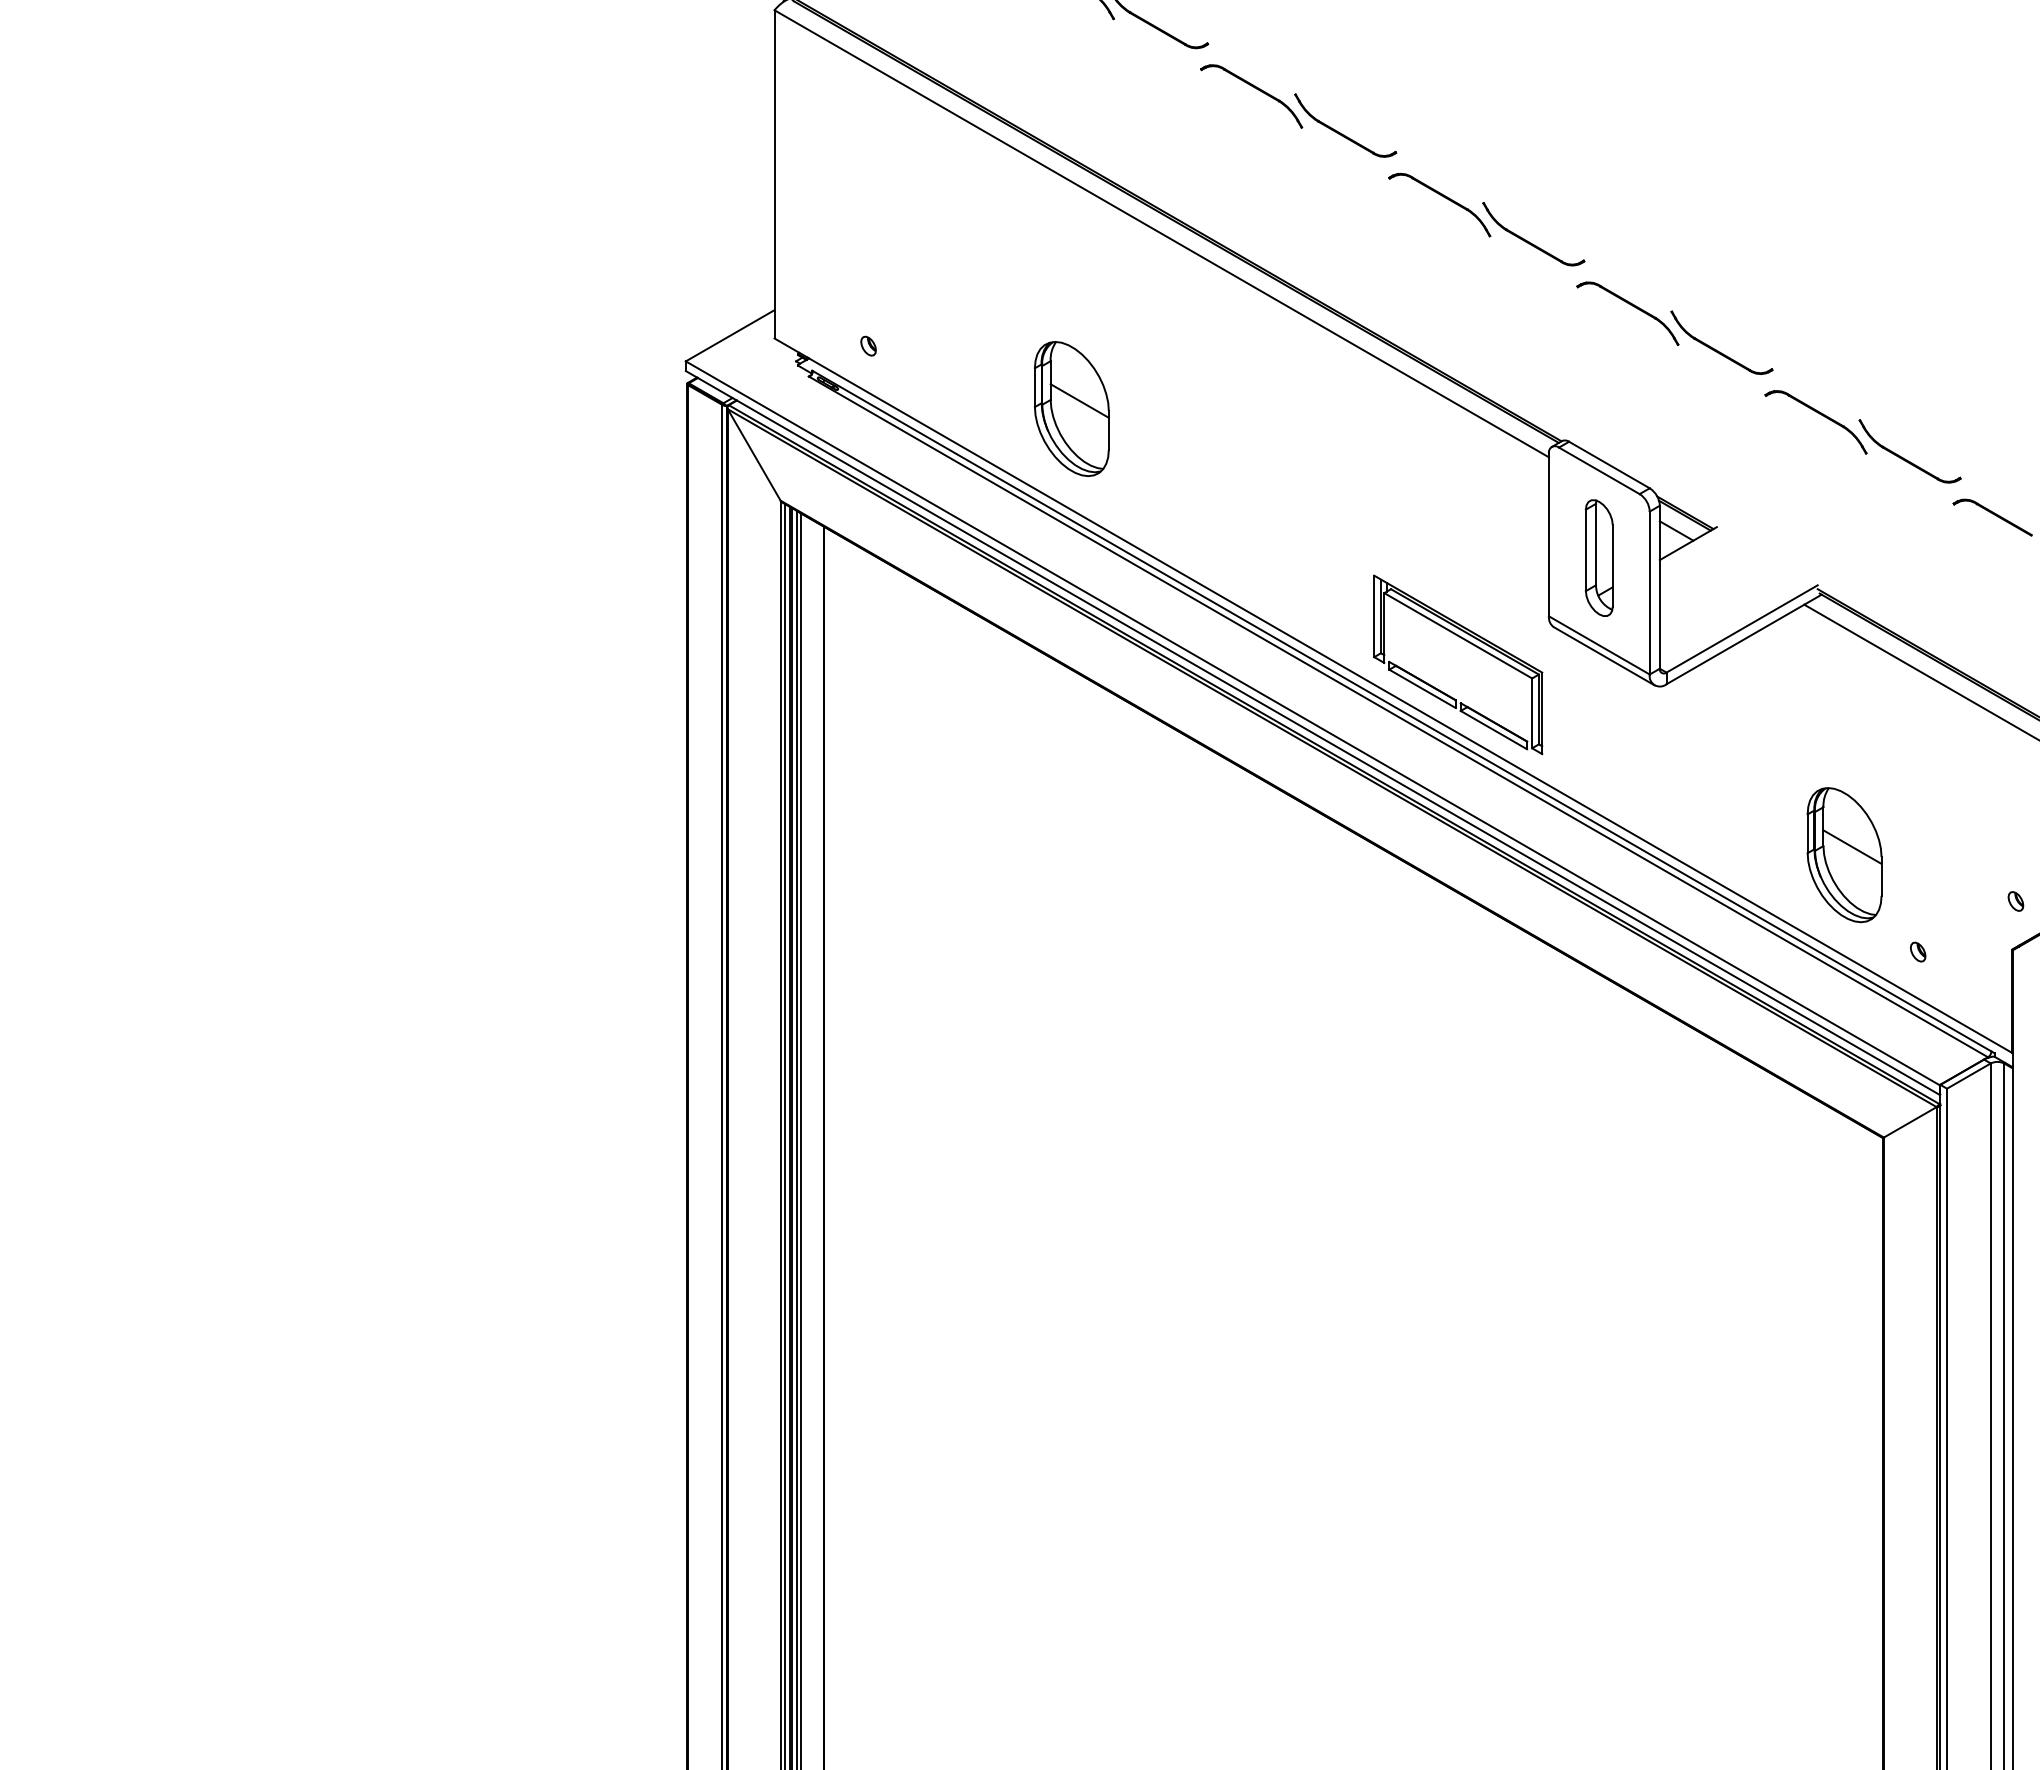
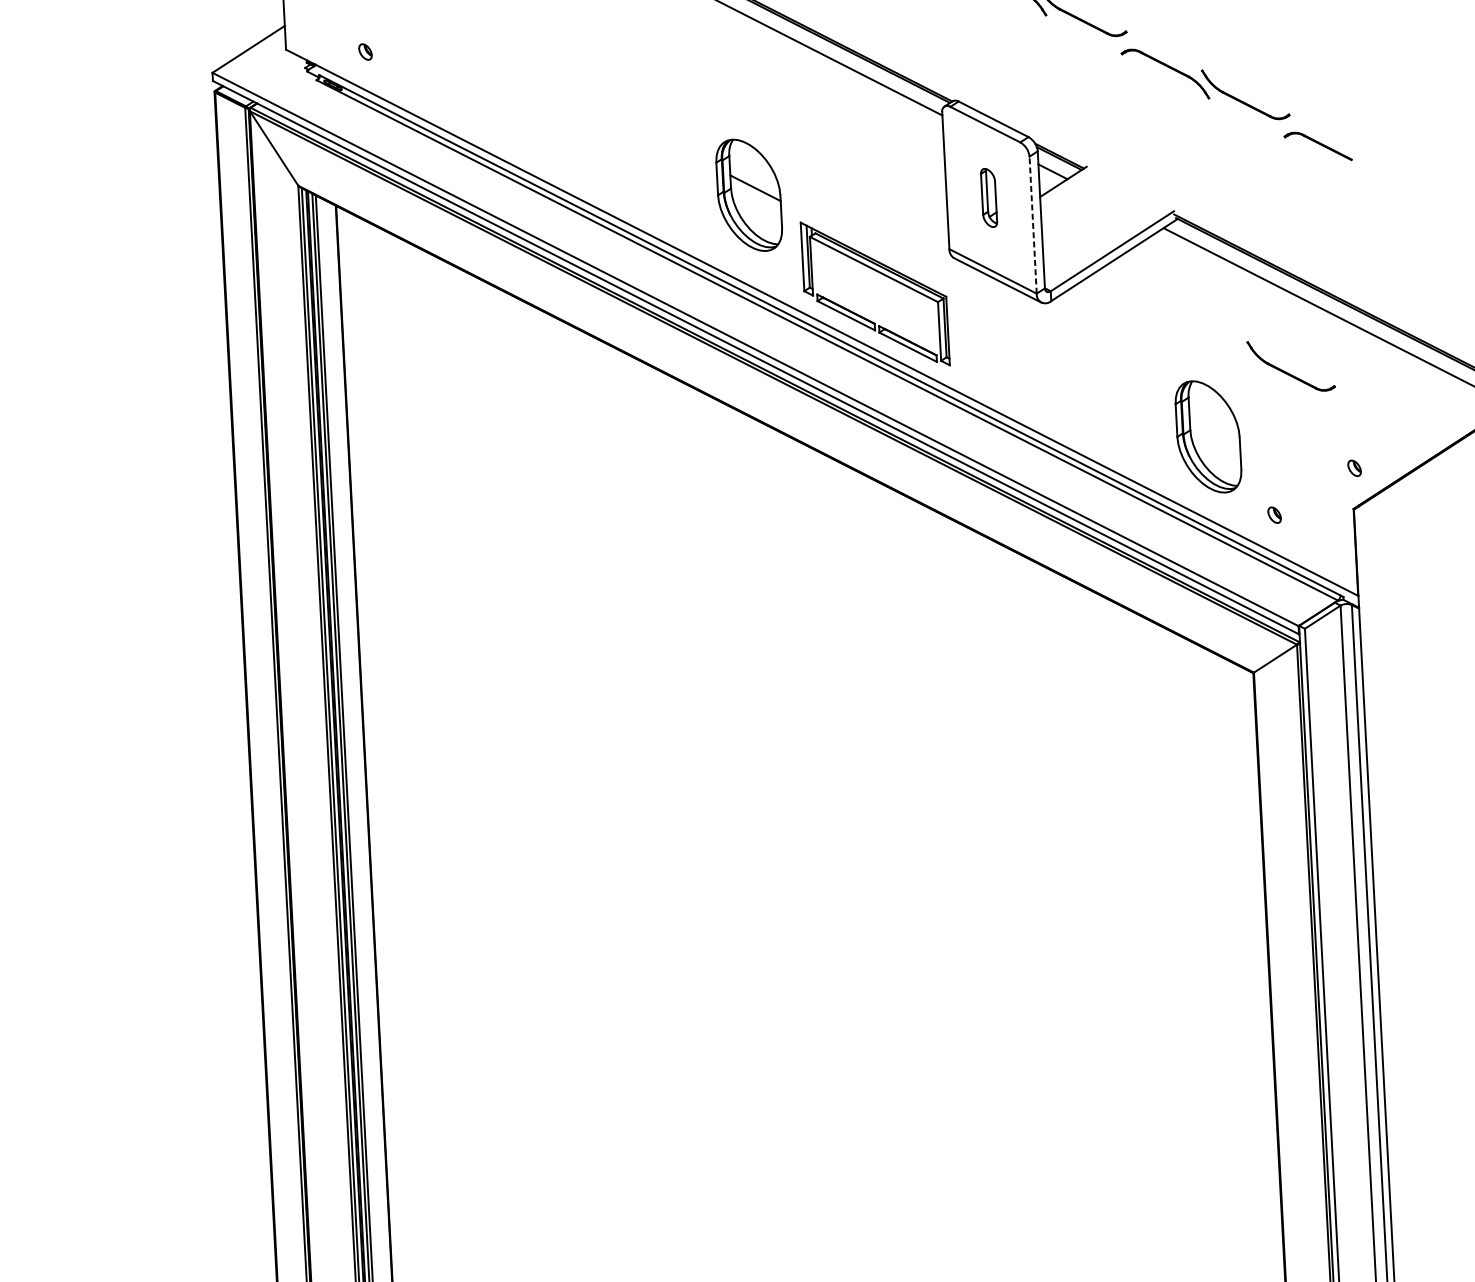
part: (1071, 408) -> (748, 194), moved
part: (1598, 557) -> (988, 197), size x0.6
line: (1649, 592) -> (1032, 224), solid -> dashed
part: (1942, 783) -> (1287, 372), added
line: (1852, 846) -> (1214, 429), removed

